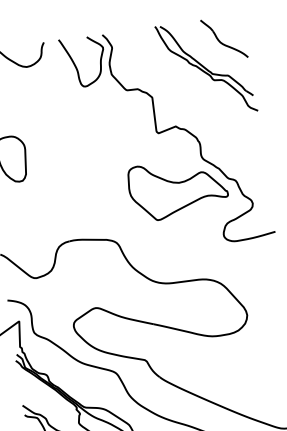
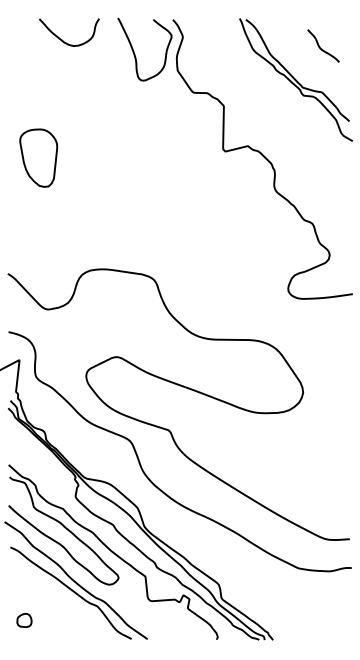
part: (224, 38) -> (323, 45), size x0.6
part: (177, 188) -> (239, 223), removed

